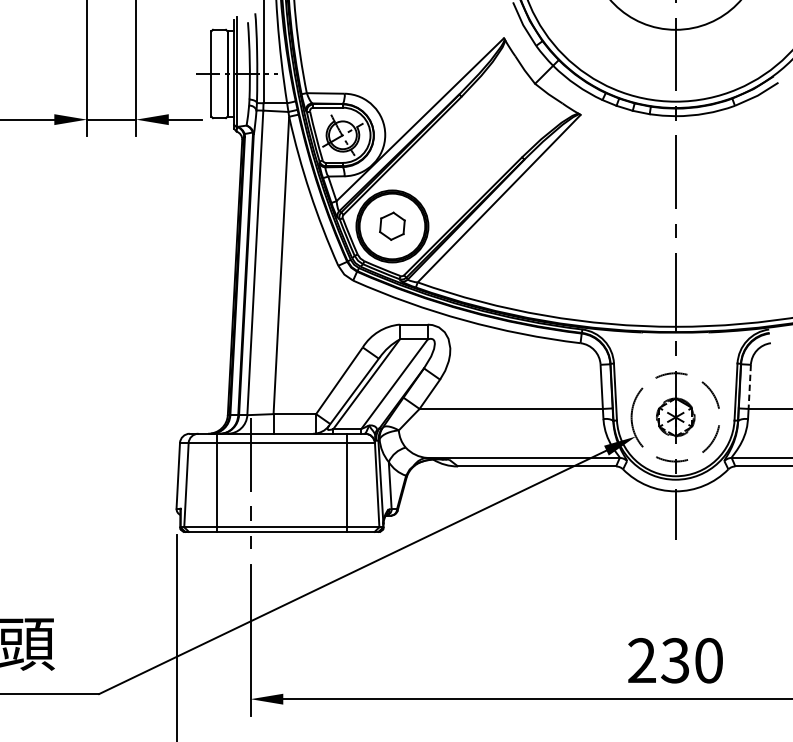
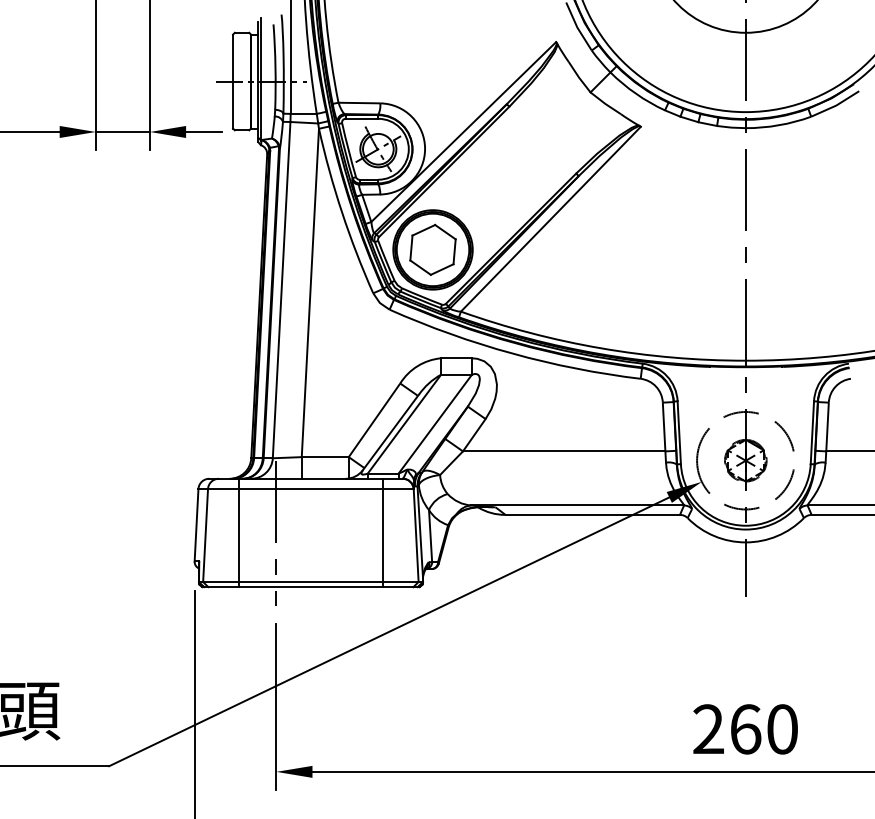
part: (391, 226) -> (432, 249), size x1.67
line: (749, 387) -> (827, 427), dashed -> solid
text: (675, 660) -> (745, 729), 230 -> 260

